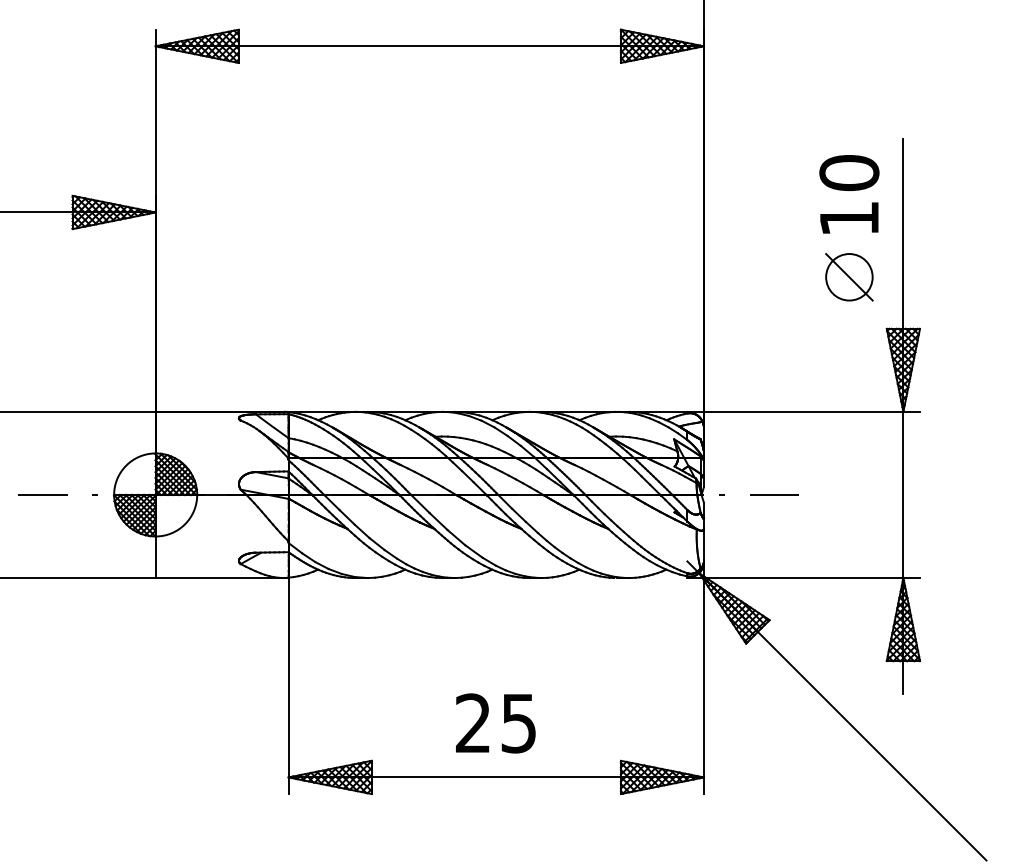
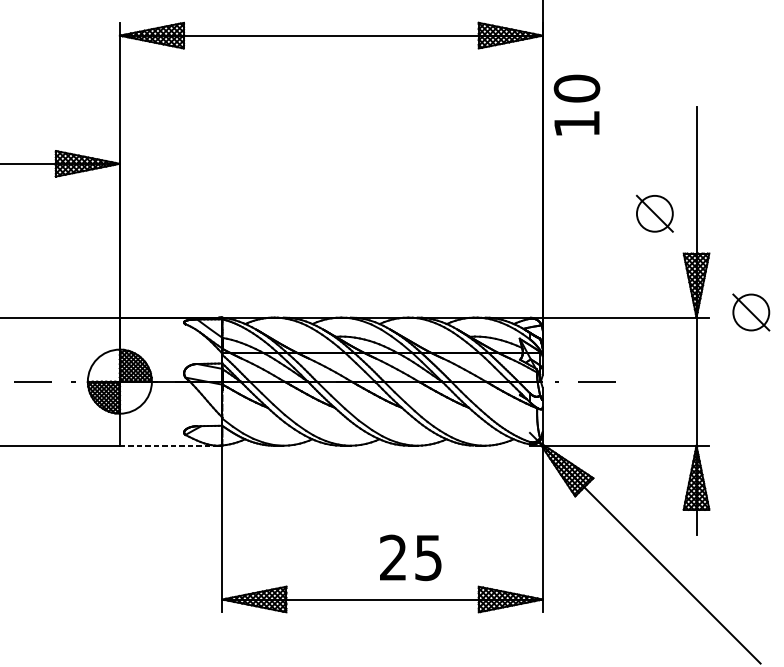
text: (849, 194) -> (577, 105), moved
part: (974, 405) -> (751, 312), added
line: (220, 578) -> (169, 446), solid -> dashed
text: (495, 723) -> (410, 557), moved

